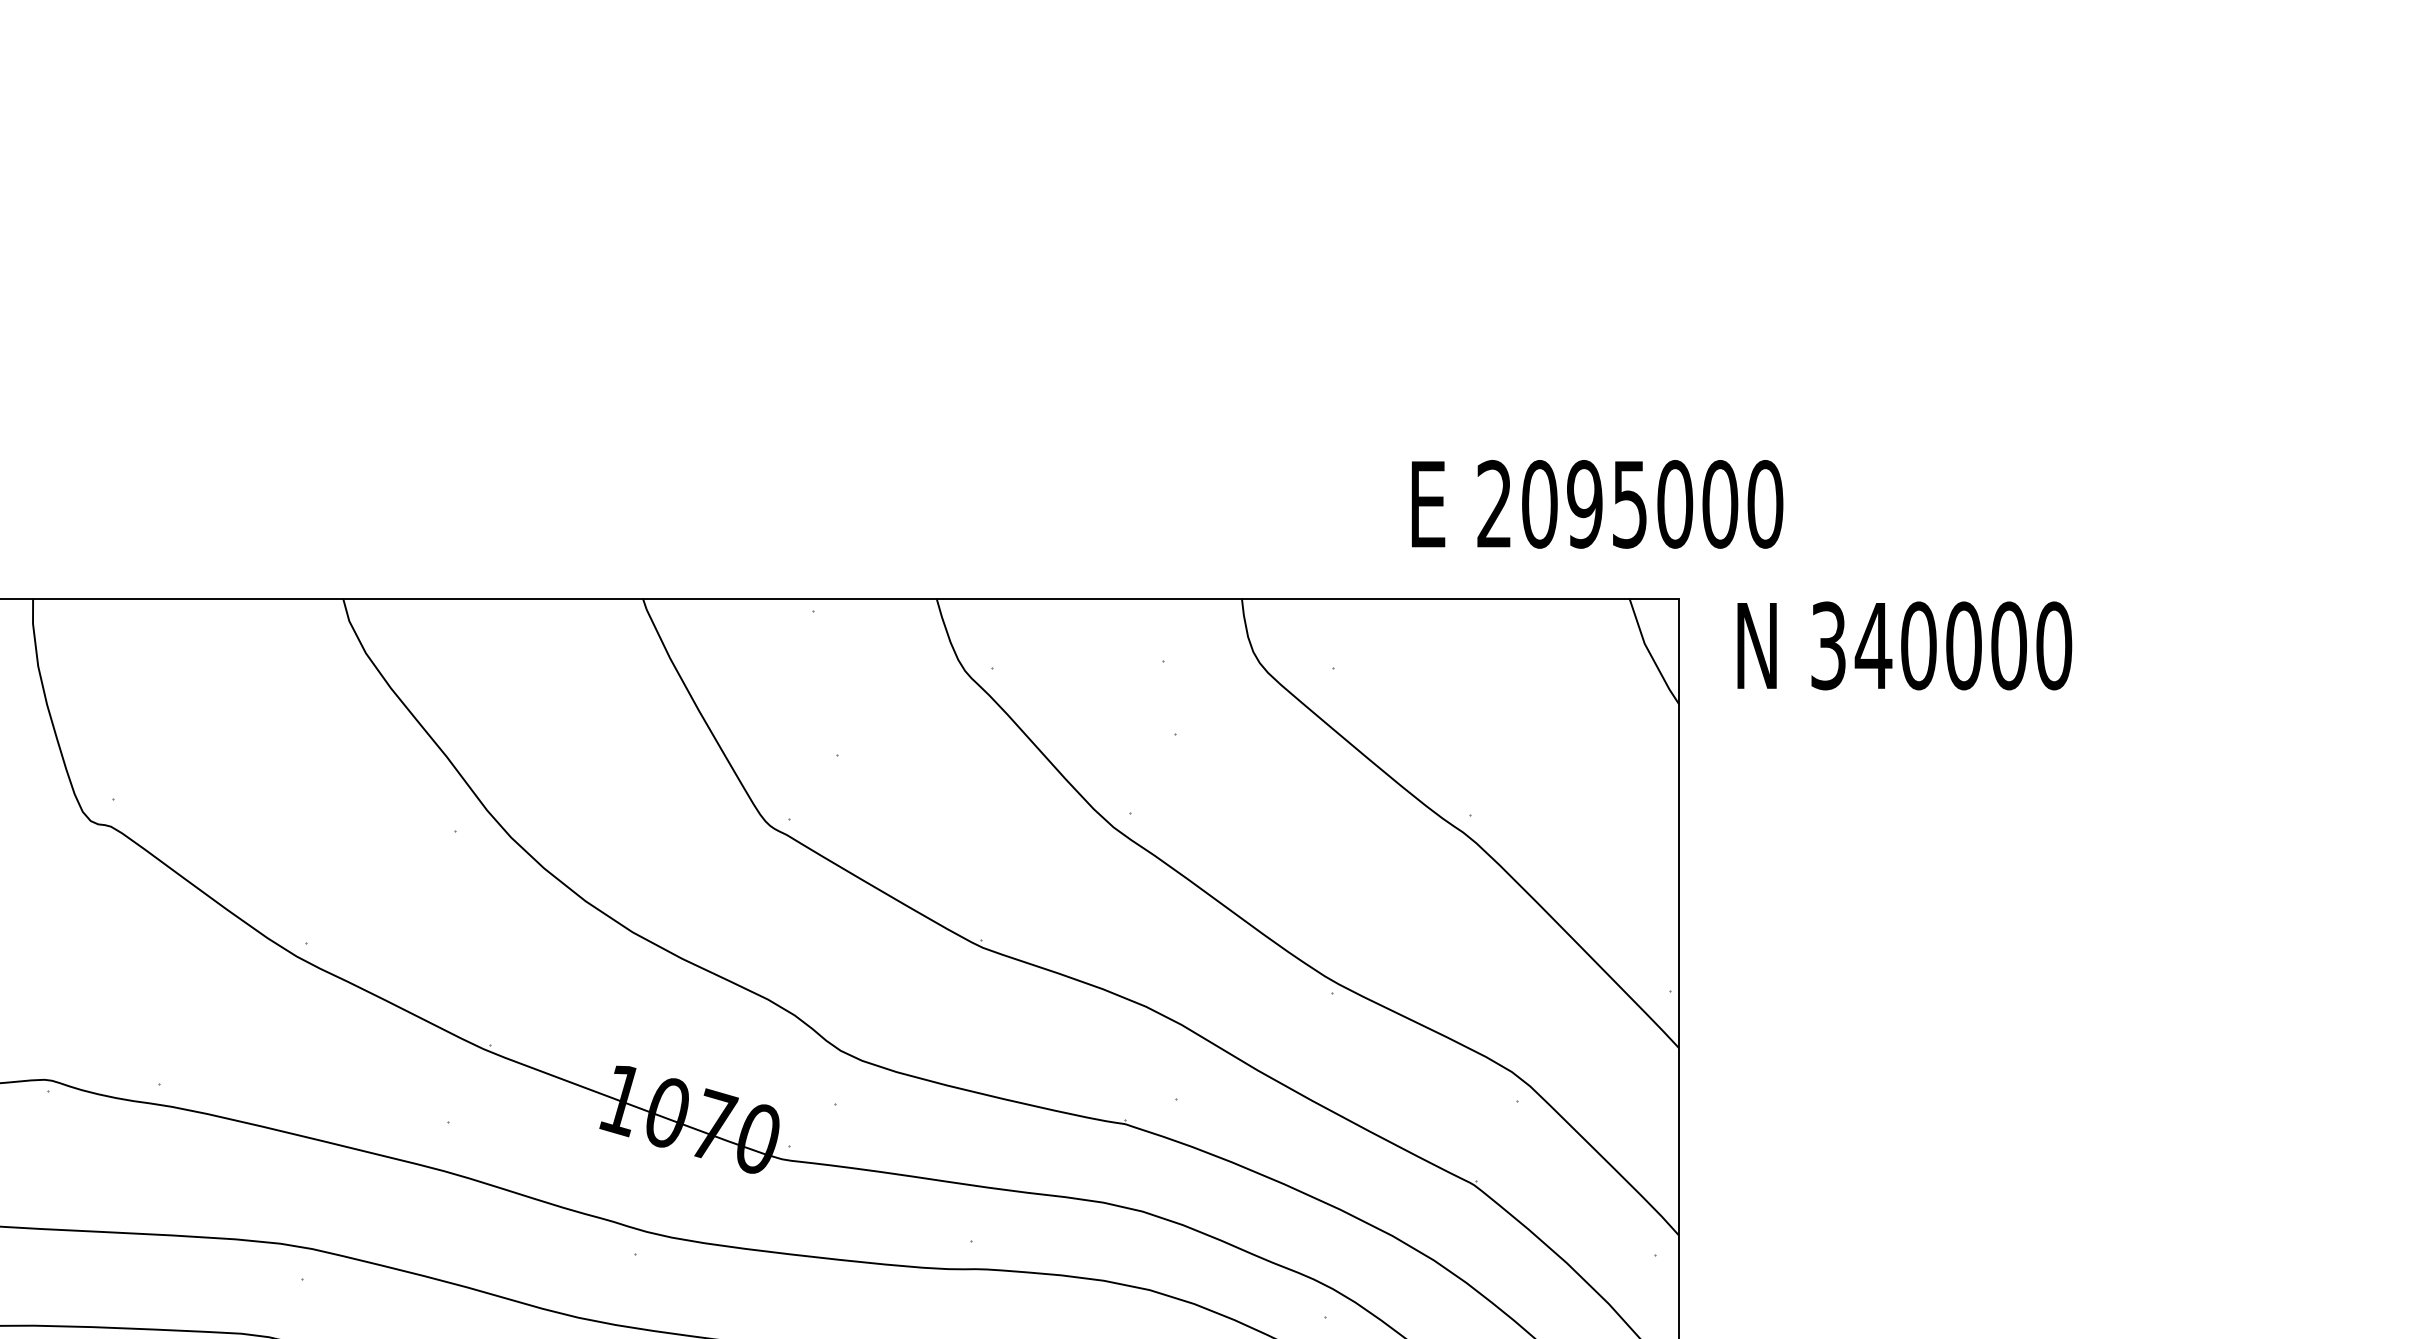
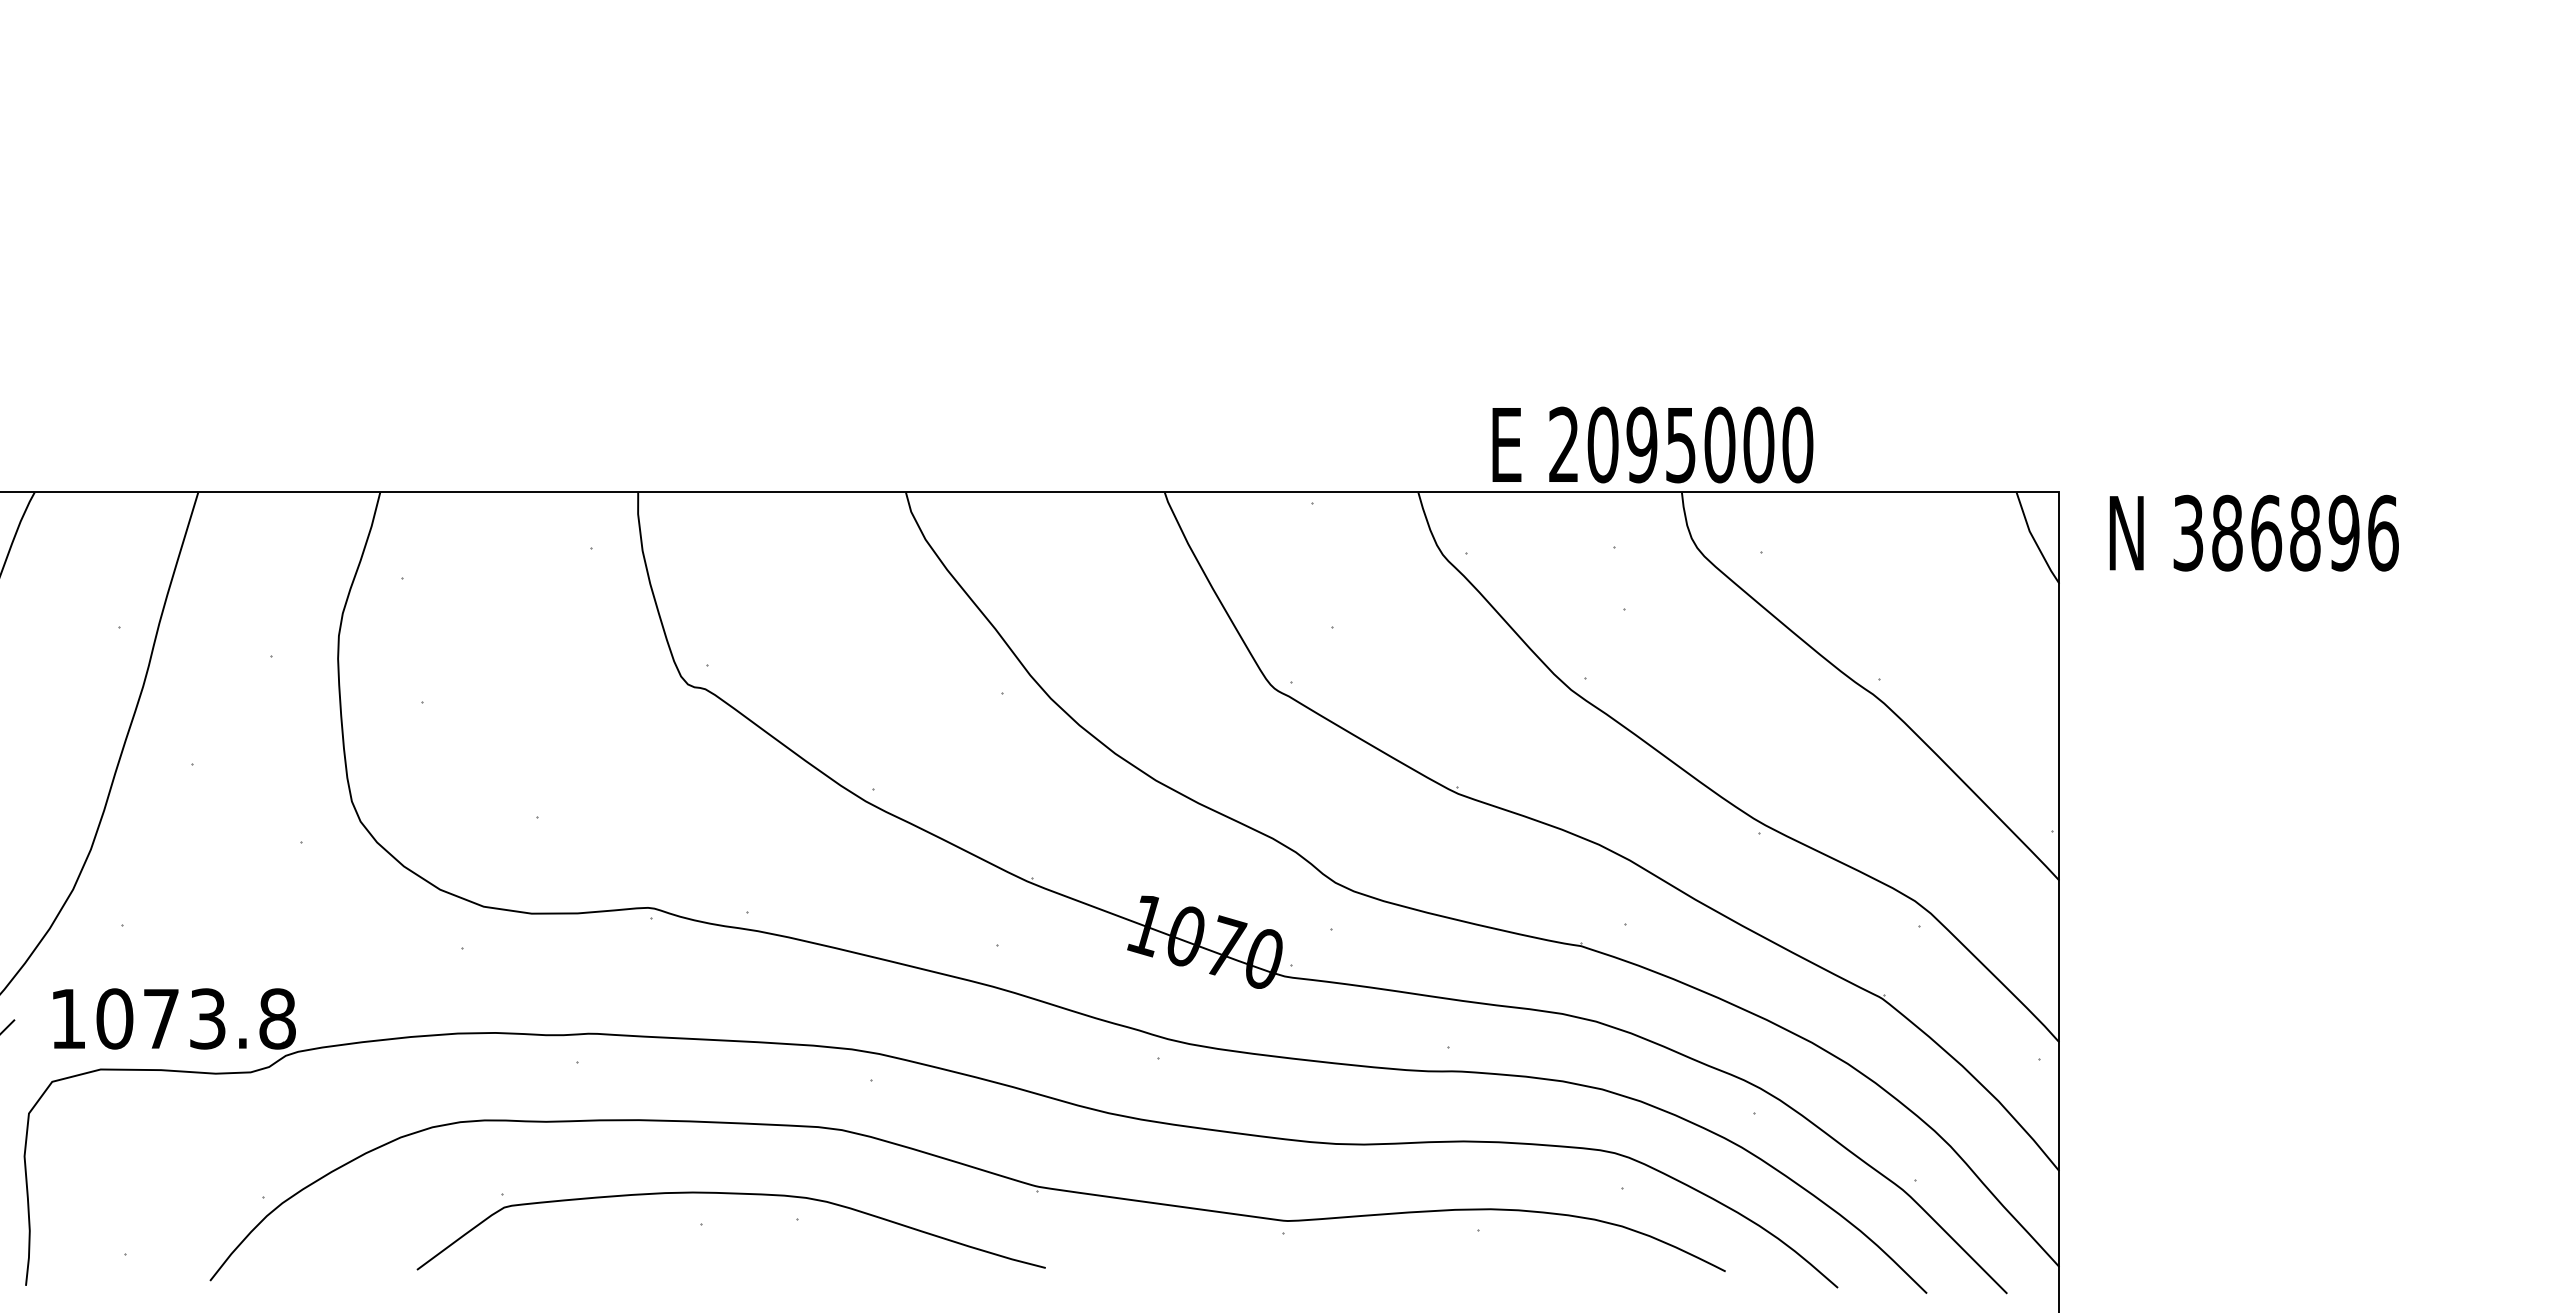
text: (1597, 503) -> (1652, 444), moved
text: (1963, 645) -> (2304, 532), 340000 -> 386896

